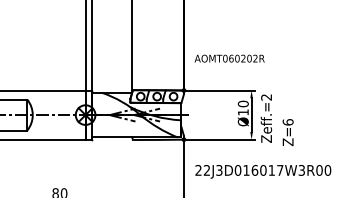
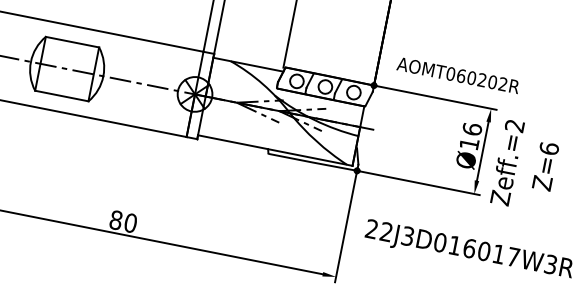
text: (229, 58) -> (458, 75), moved
text: (242, 103) -> (471, 128), Ø10 -> Ø16
text: (287, 132) -> (544, 166), moved

